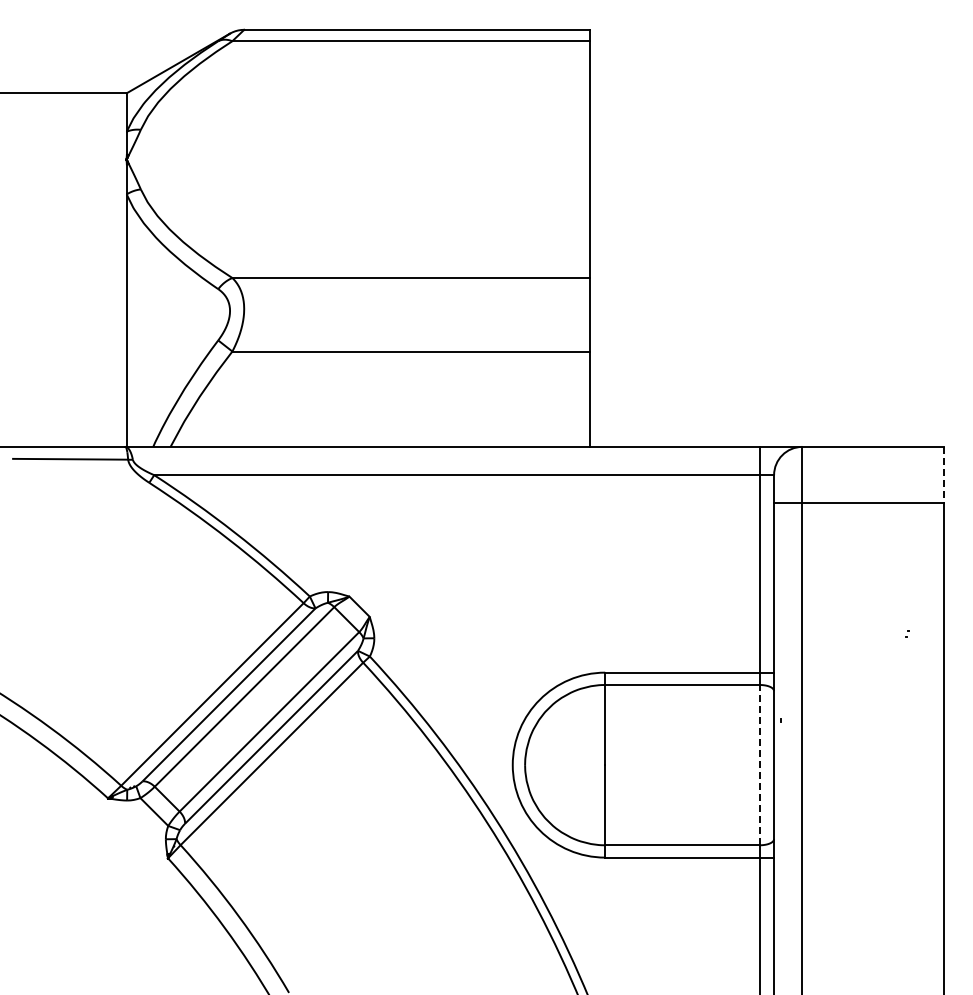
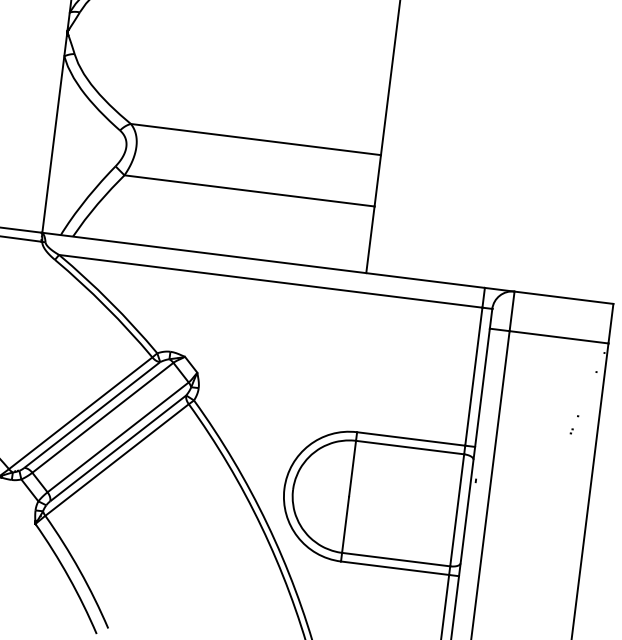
line: (943, 475) -> (610, 323), dashed -> solid
line: (759, 764) -> (456, 509), dashed -> solid

